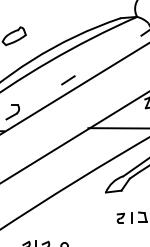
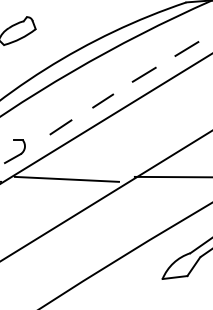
line: (121, 47) -> (187, 48), added
line: (94, 63) -> (144, 74), added
line: (41, 96) -> (60, 126), added
line: (45, 129) -> (66, 179), added

